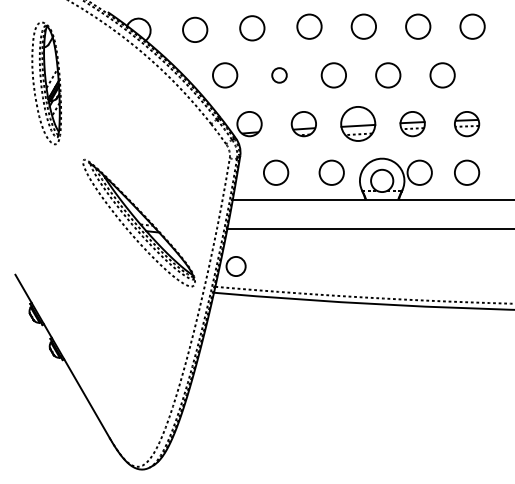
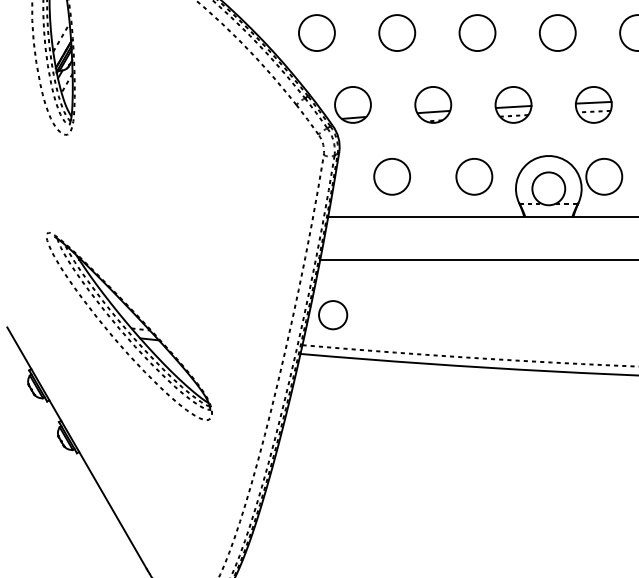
circle: (279, 75) -> (397, 33), size x1.67
part: (358, 124) -> (513, 105), size x0.71
part: (138, 222) -> (128, 325), moved

